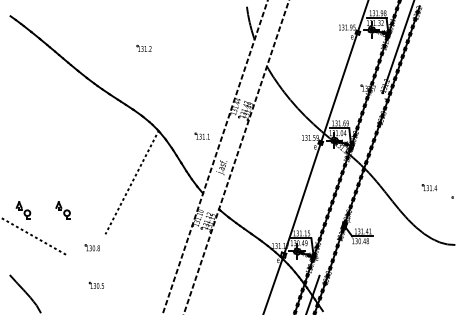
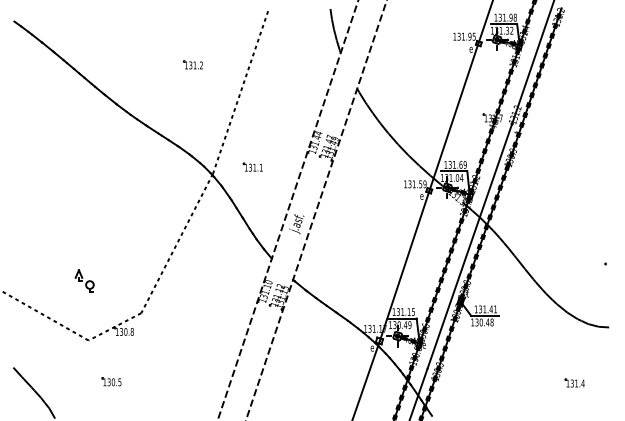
line: (179, 69) -> (240, 92), added
part: (202, 135) -> (252, 166), moved
line: (350, 183) -> (469, 245), added
part: (429, 187) -> (574, 382), moved
part: (23, 209) -> (31, 280), removed
line: (85, 244) -> (114, 326), added
part: (96, 285) -> (111, 381), moved

